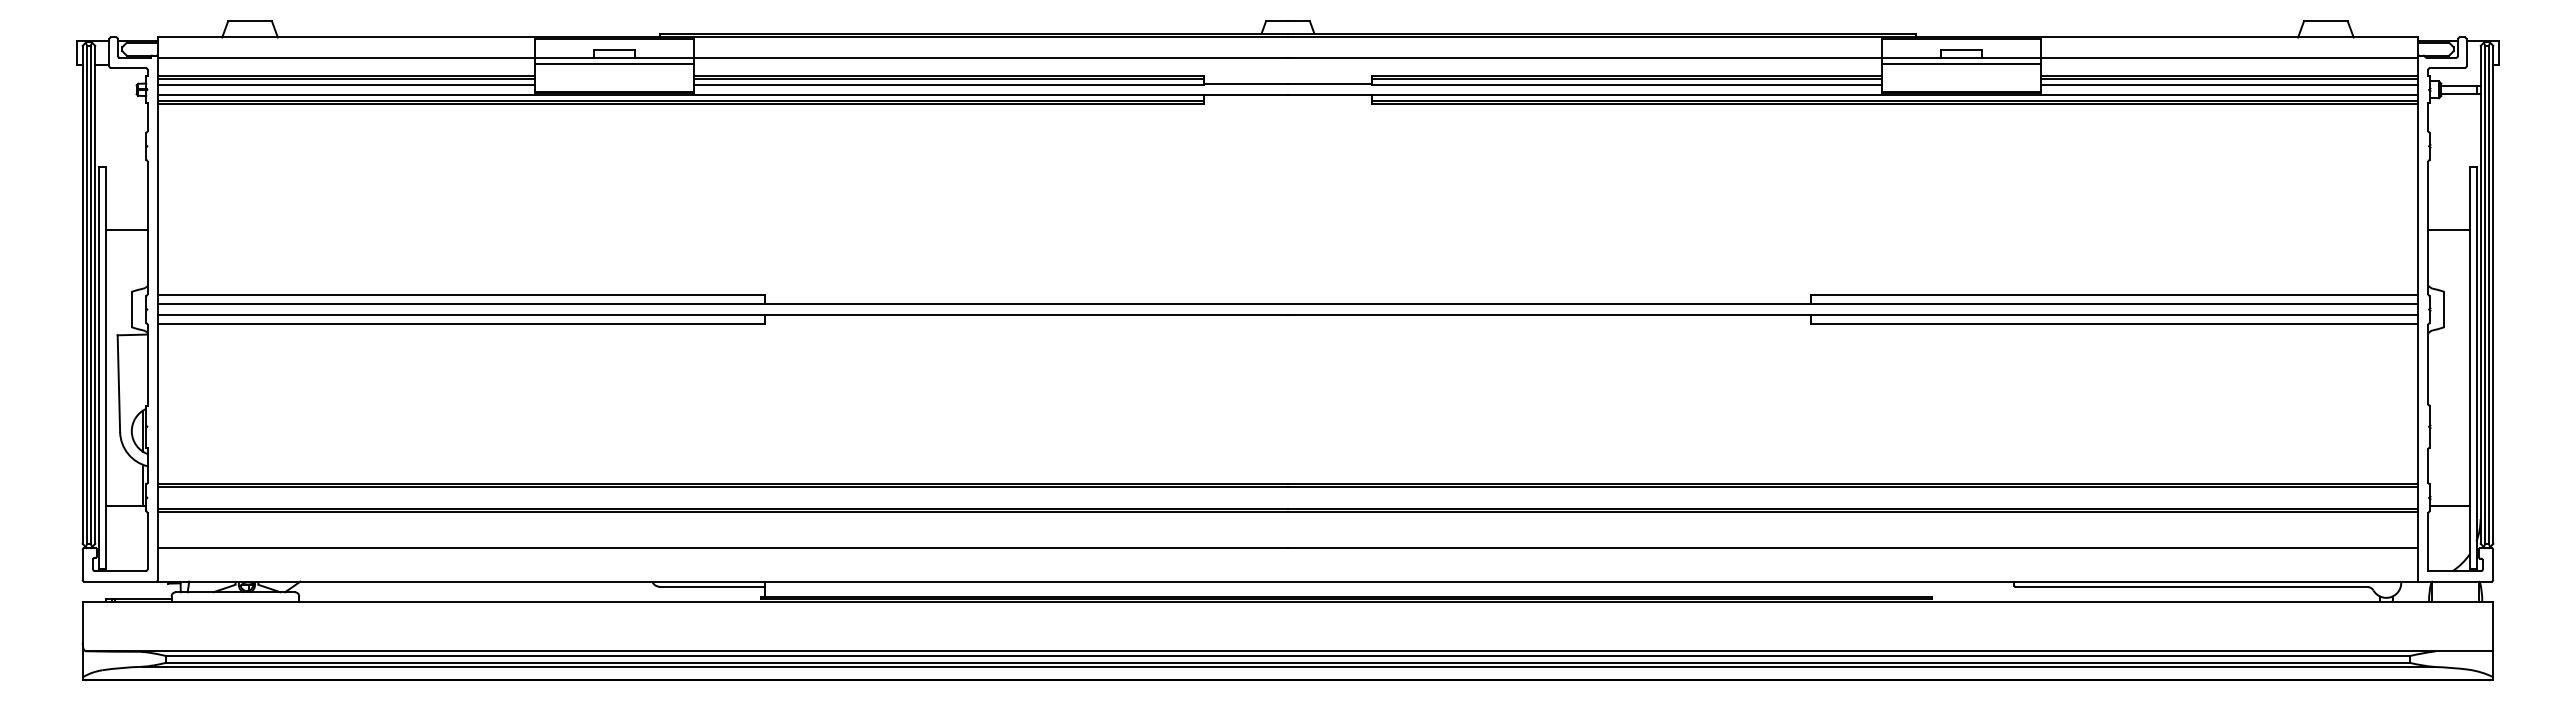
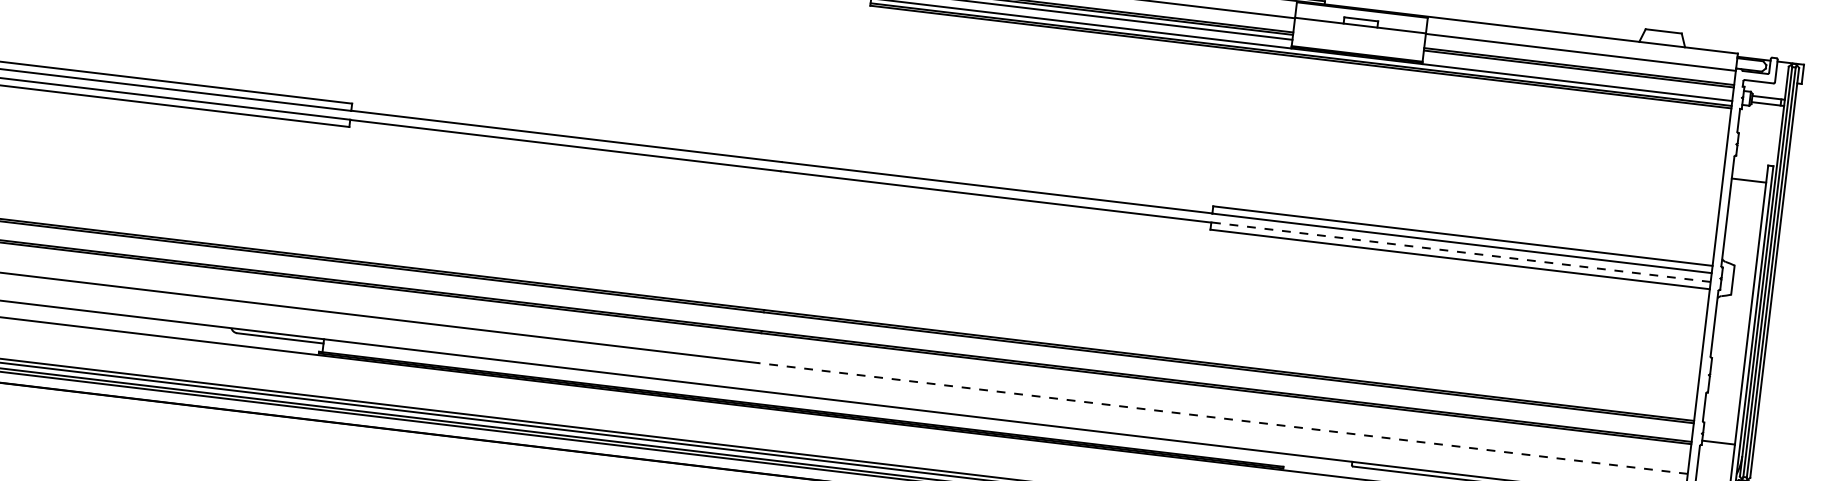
line: (1961, 63) -> (1359, 30), removed
line: (2229, 84) -> (1578, 73), removed
line: (2449, 229) -> (1749, 180), moved
line: (2114, 314) -> (1461, 251), solid -> dashed
line: (1852, 548) -> (1222, 418), solid -> dashed

